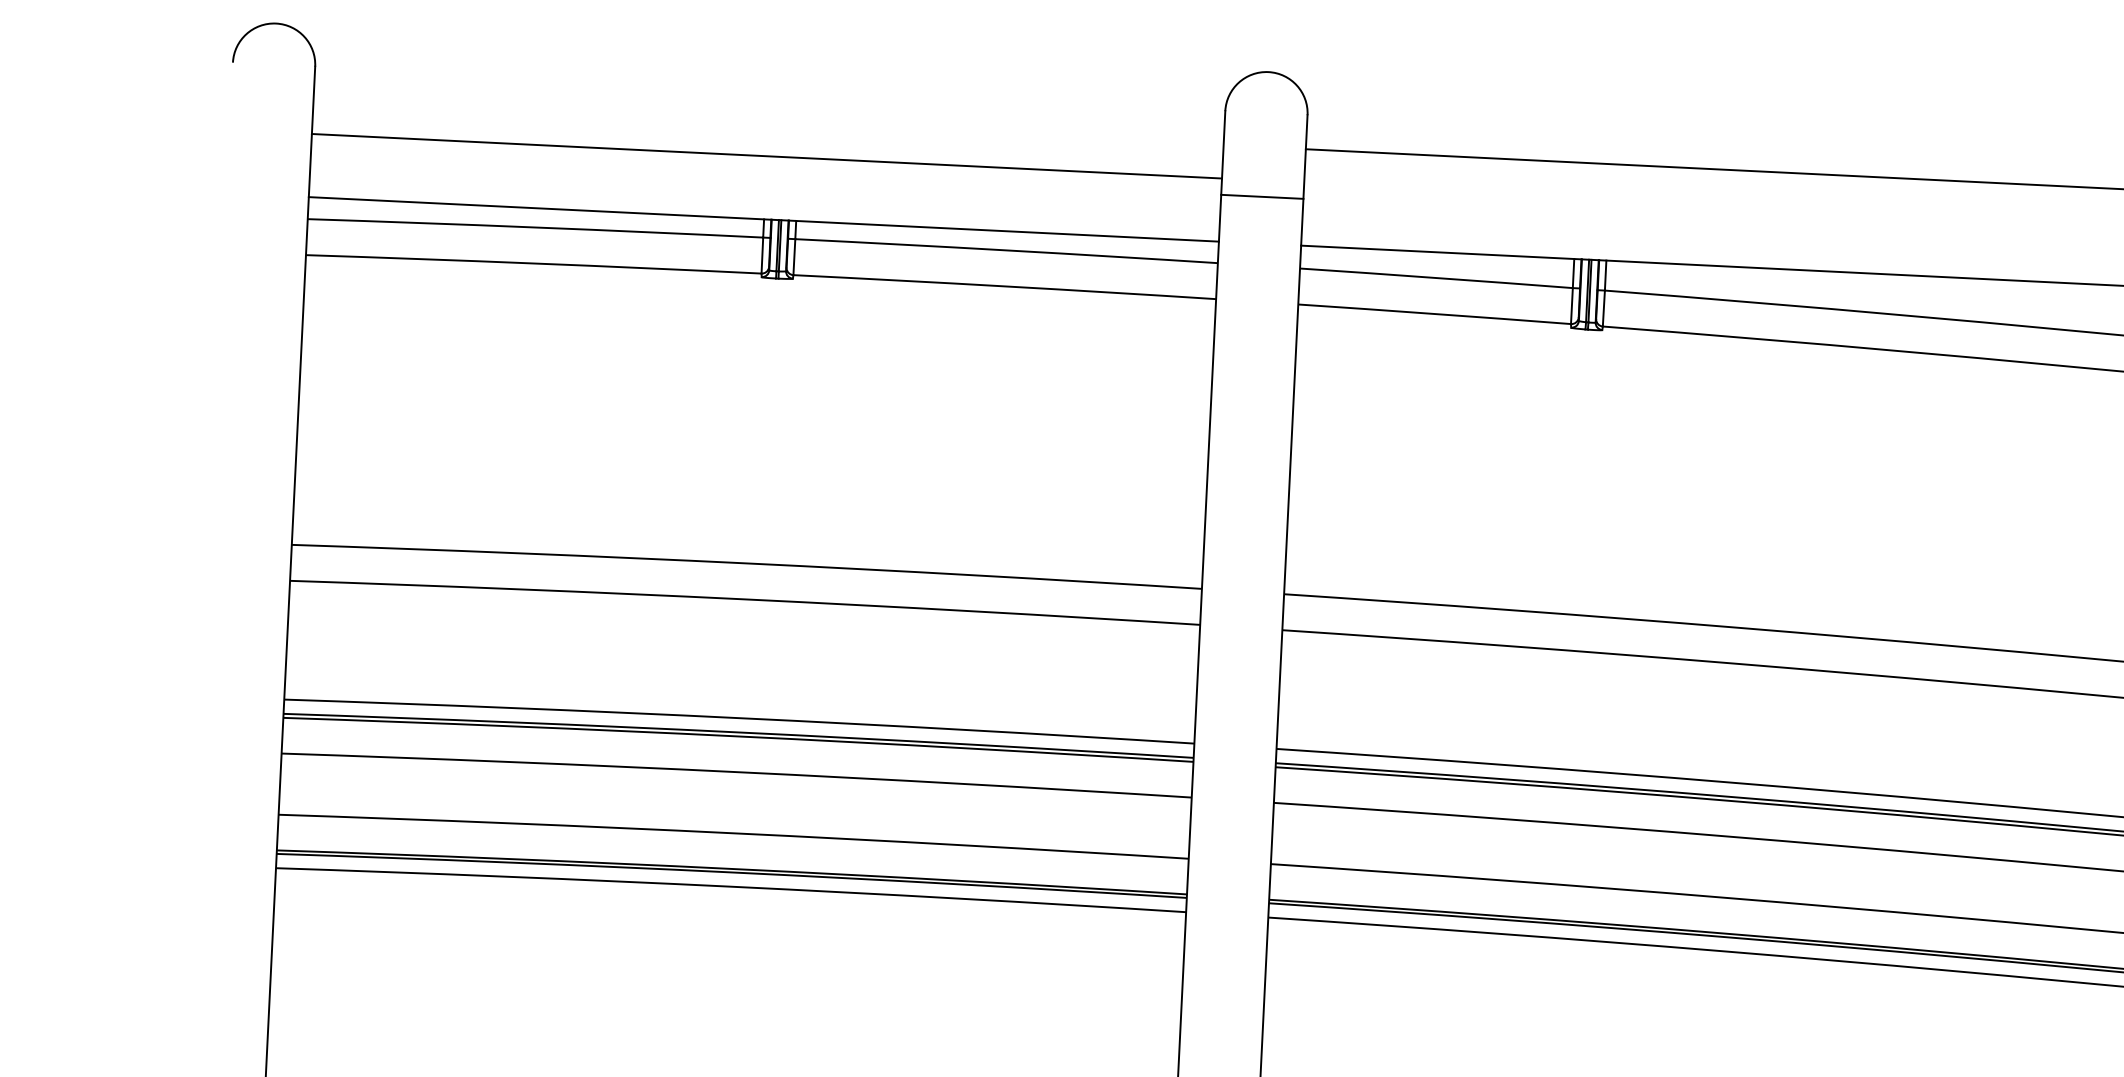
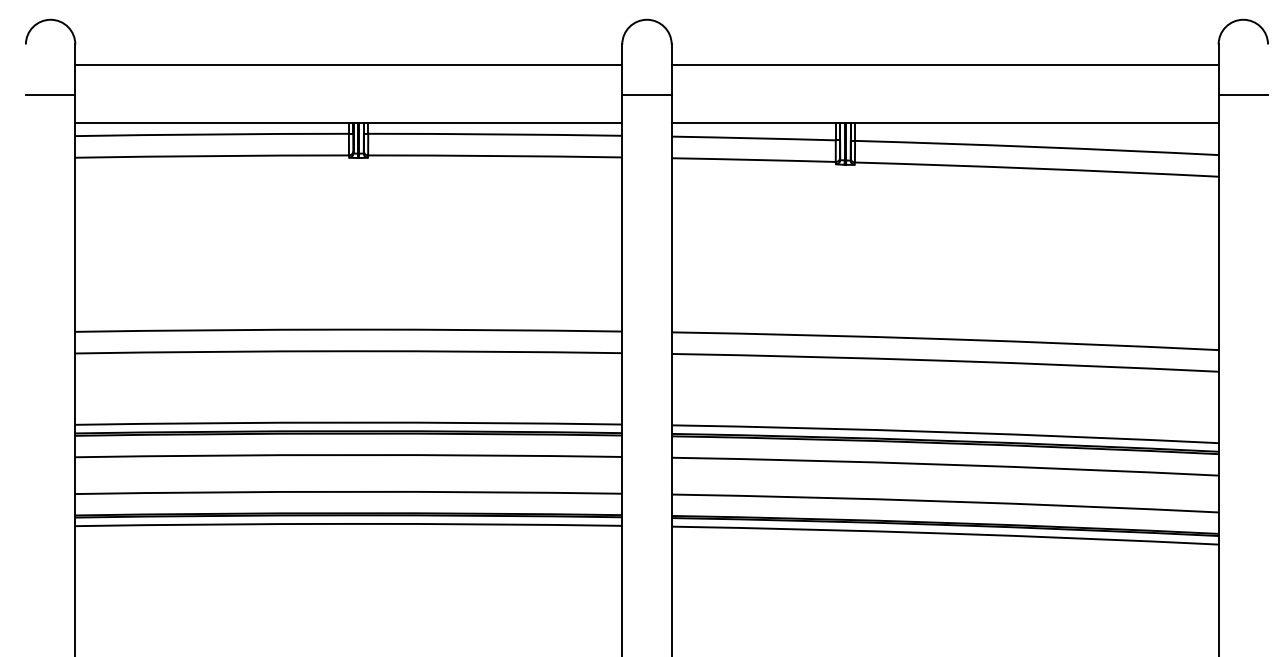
line: (269, 147) -> (50, 94), added
line: (766, 155) -> (348, 64), moved

